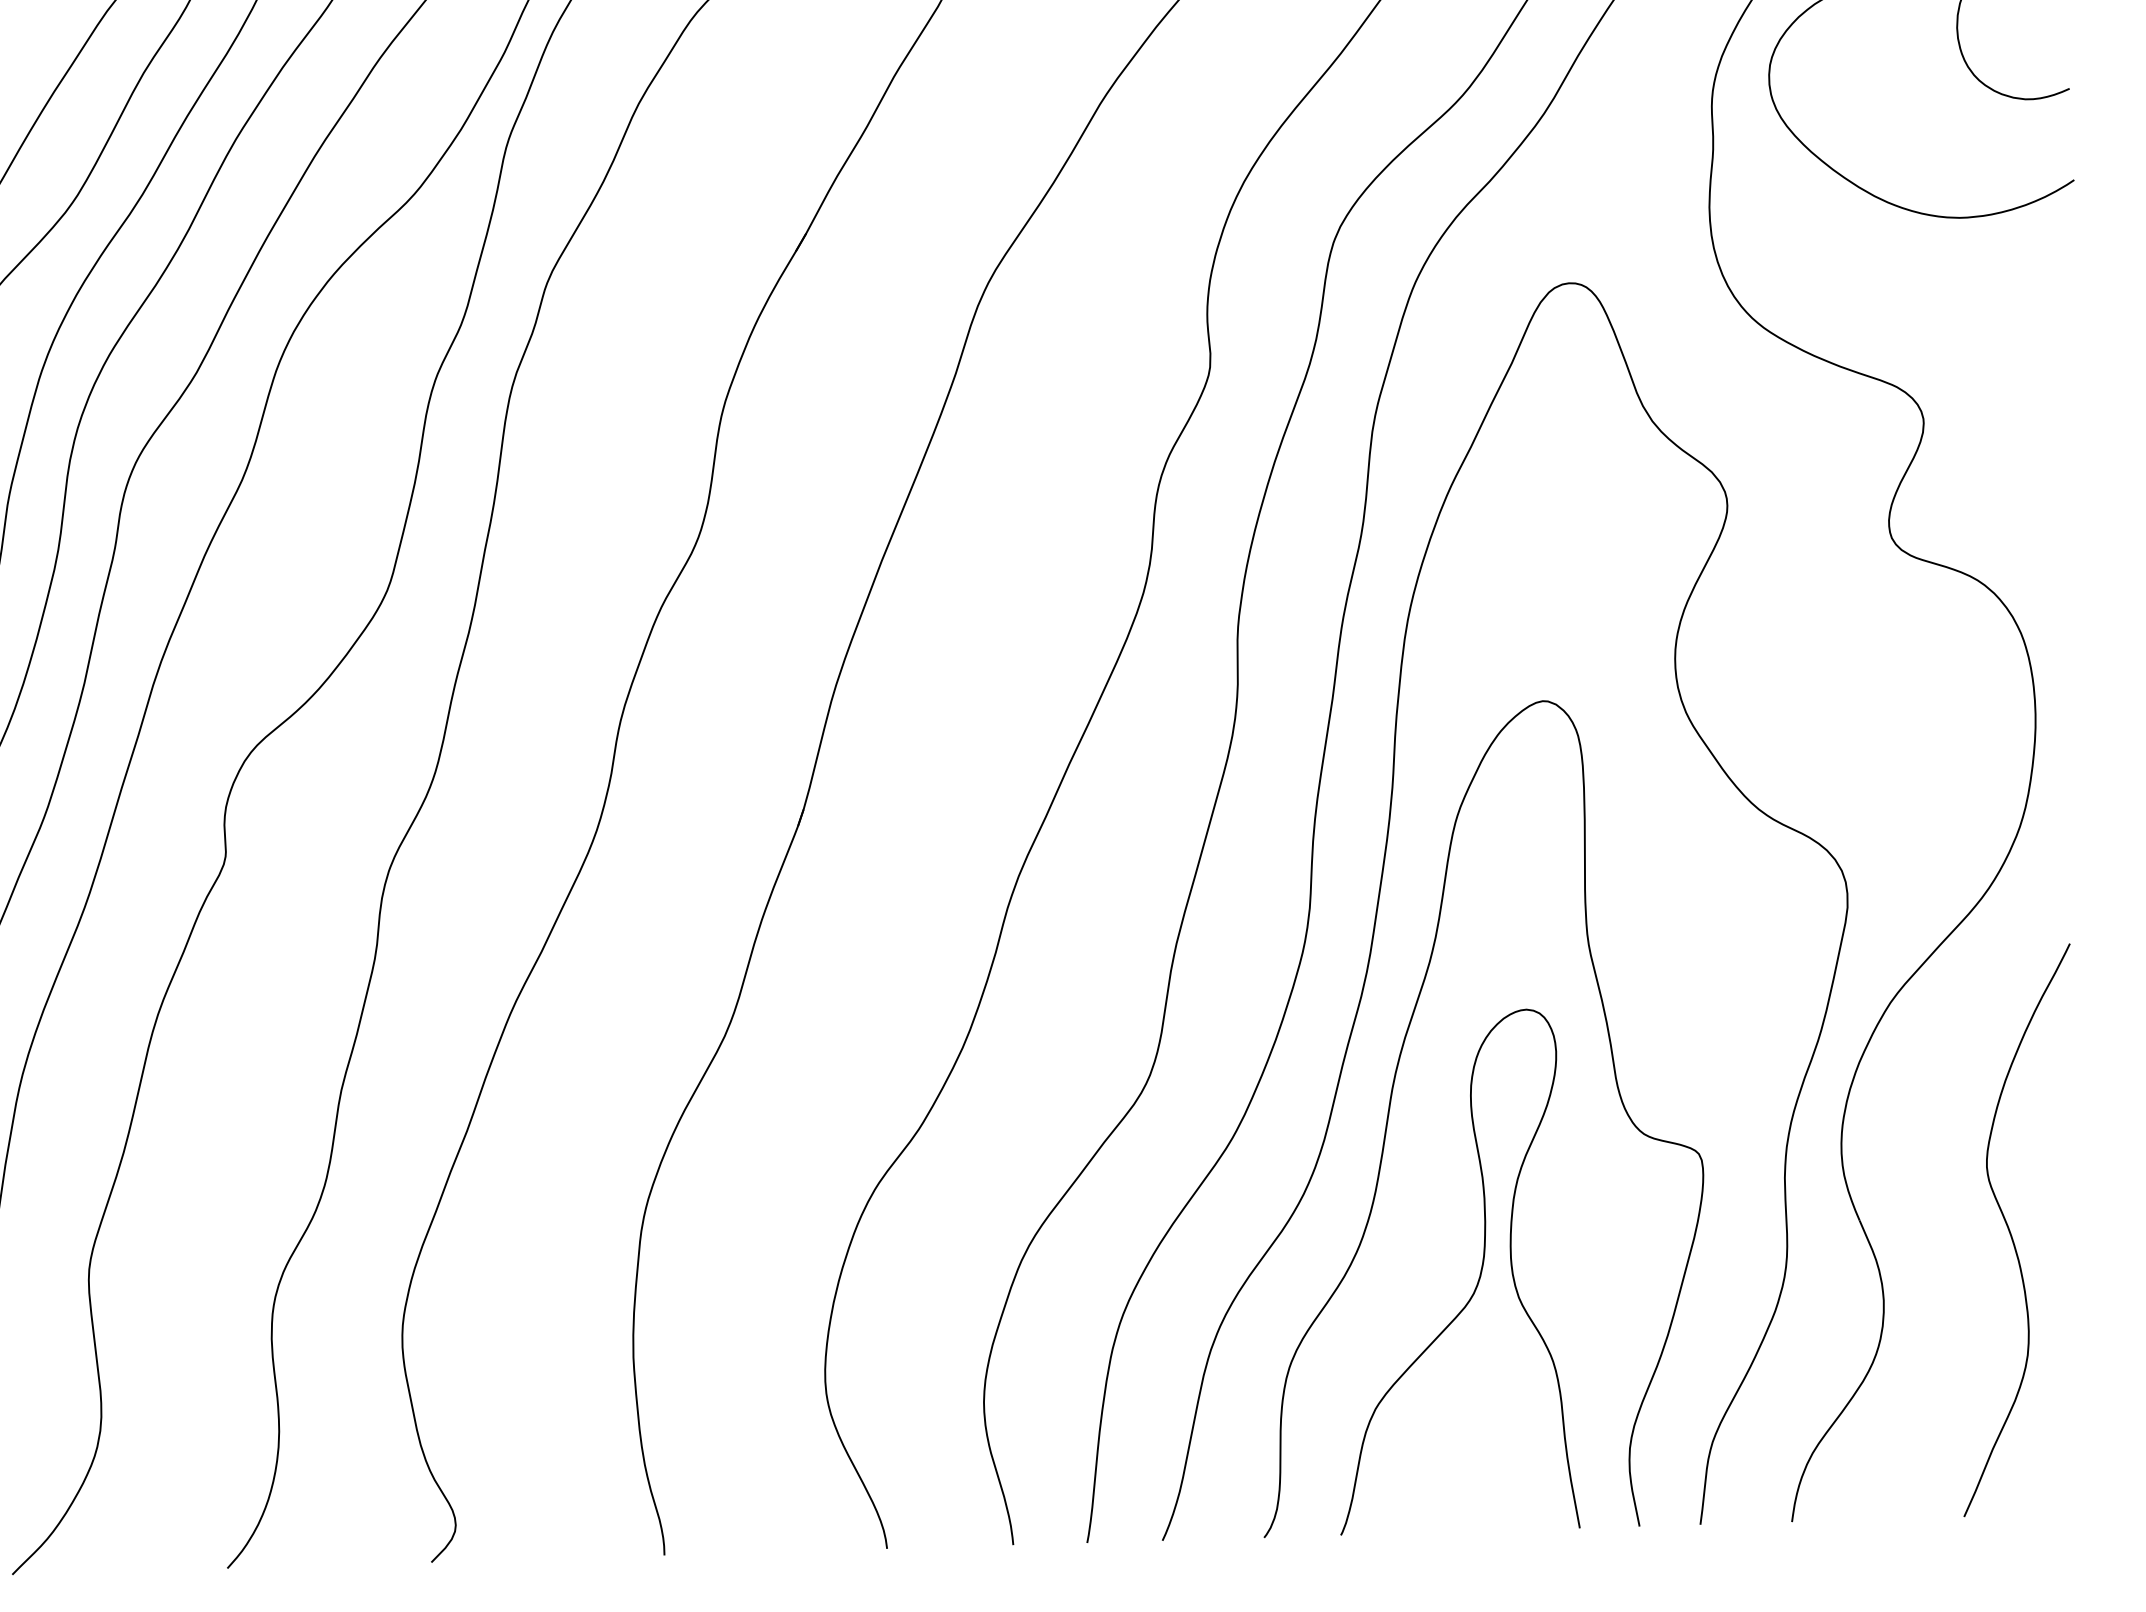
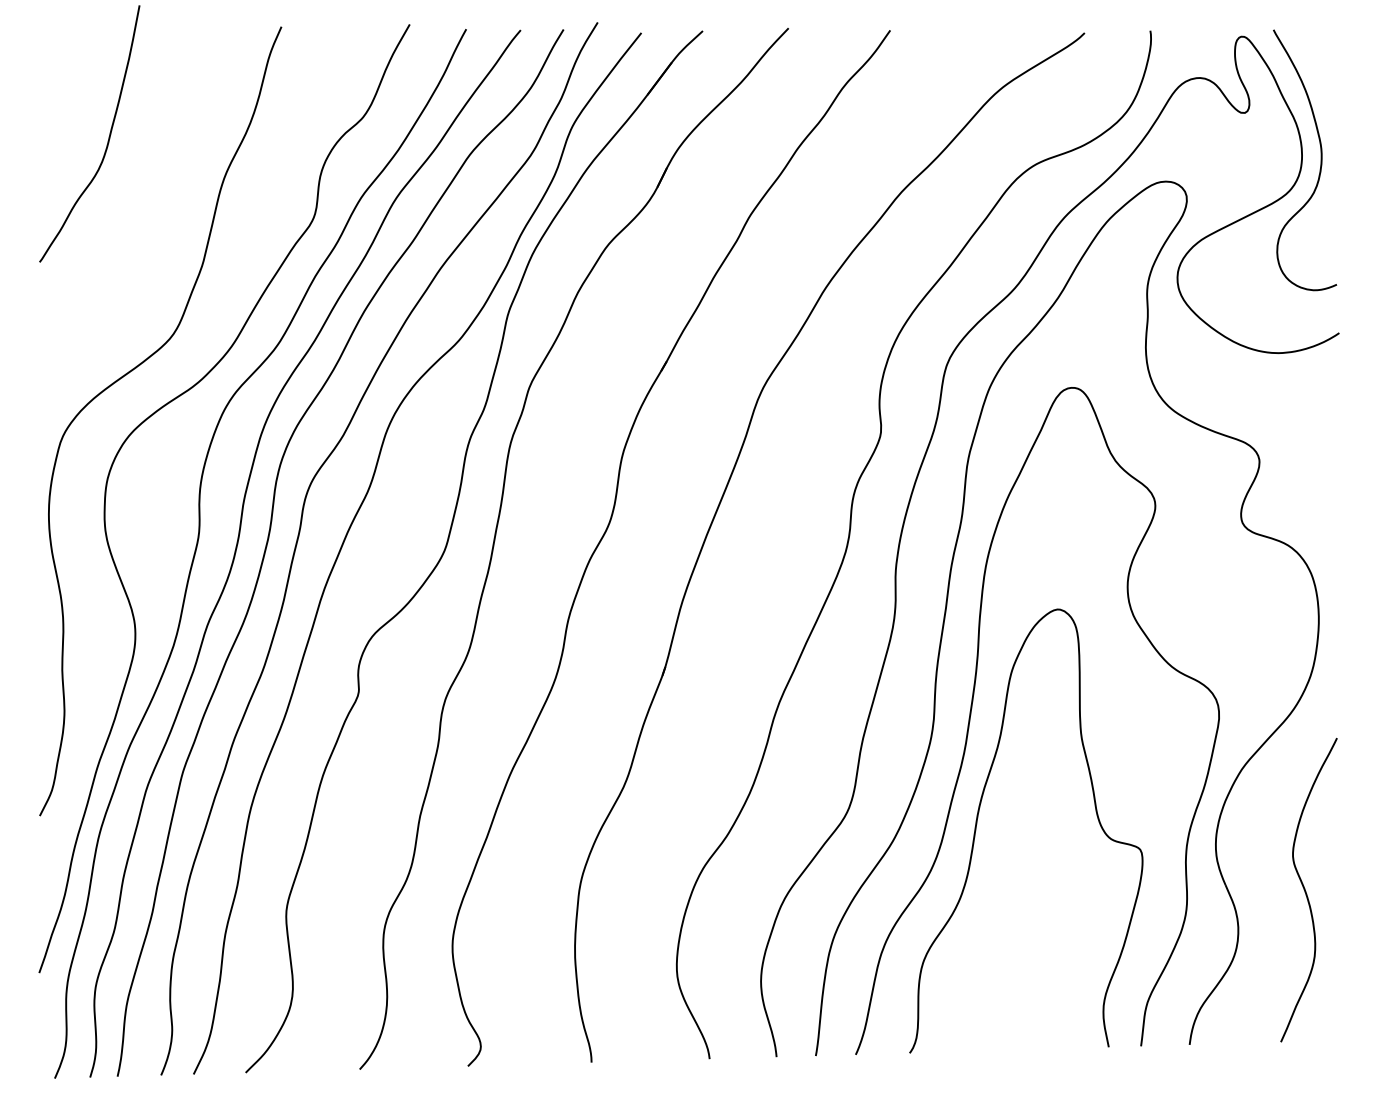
curve: (1476, 1279) -> (1022, 916), removed

